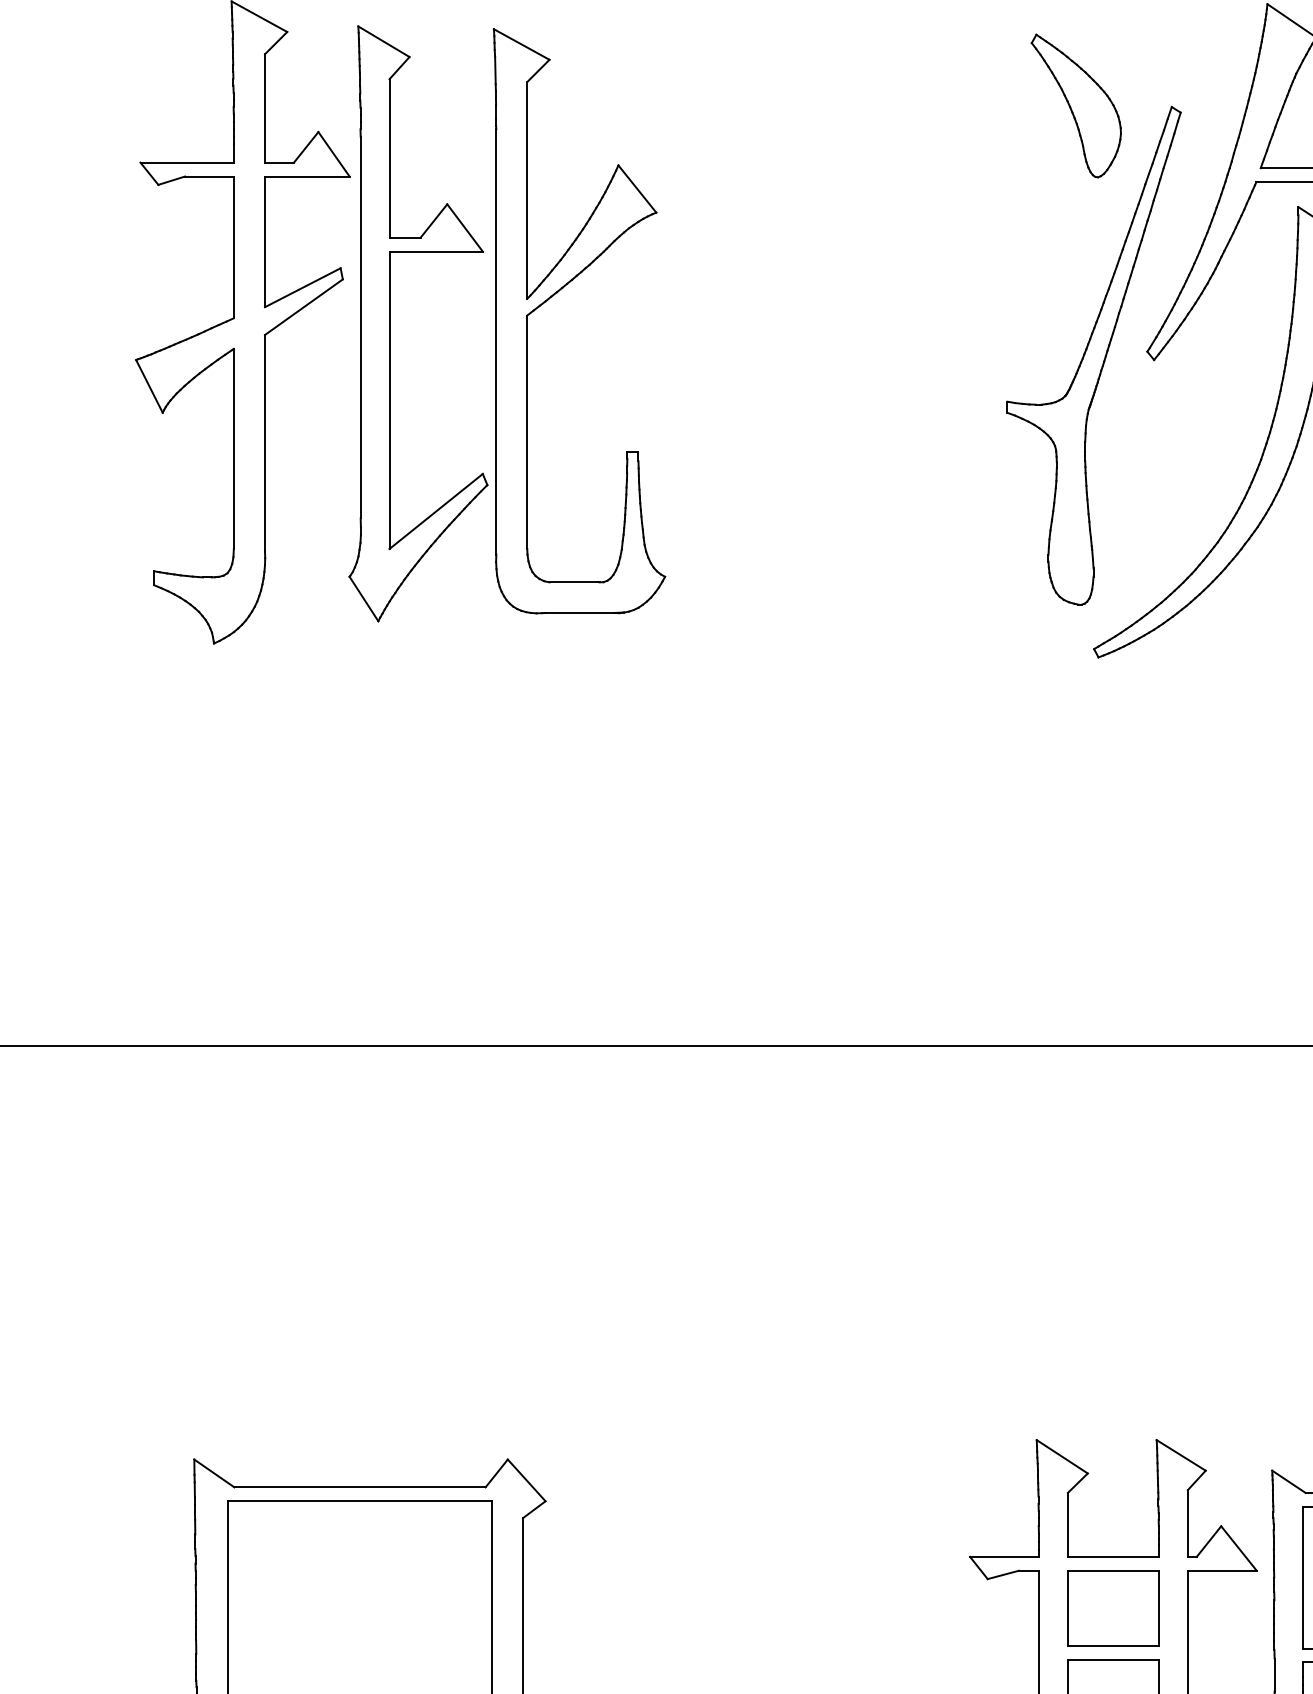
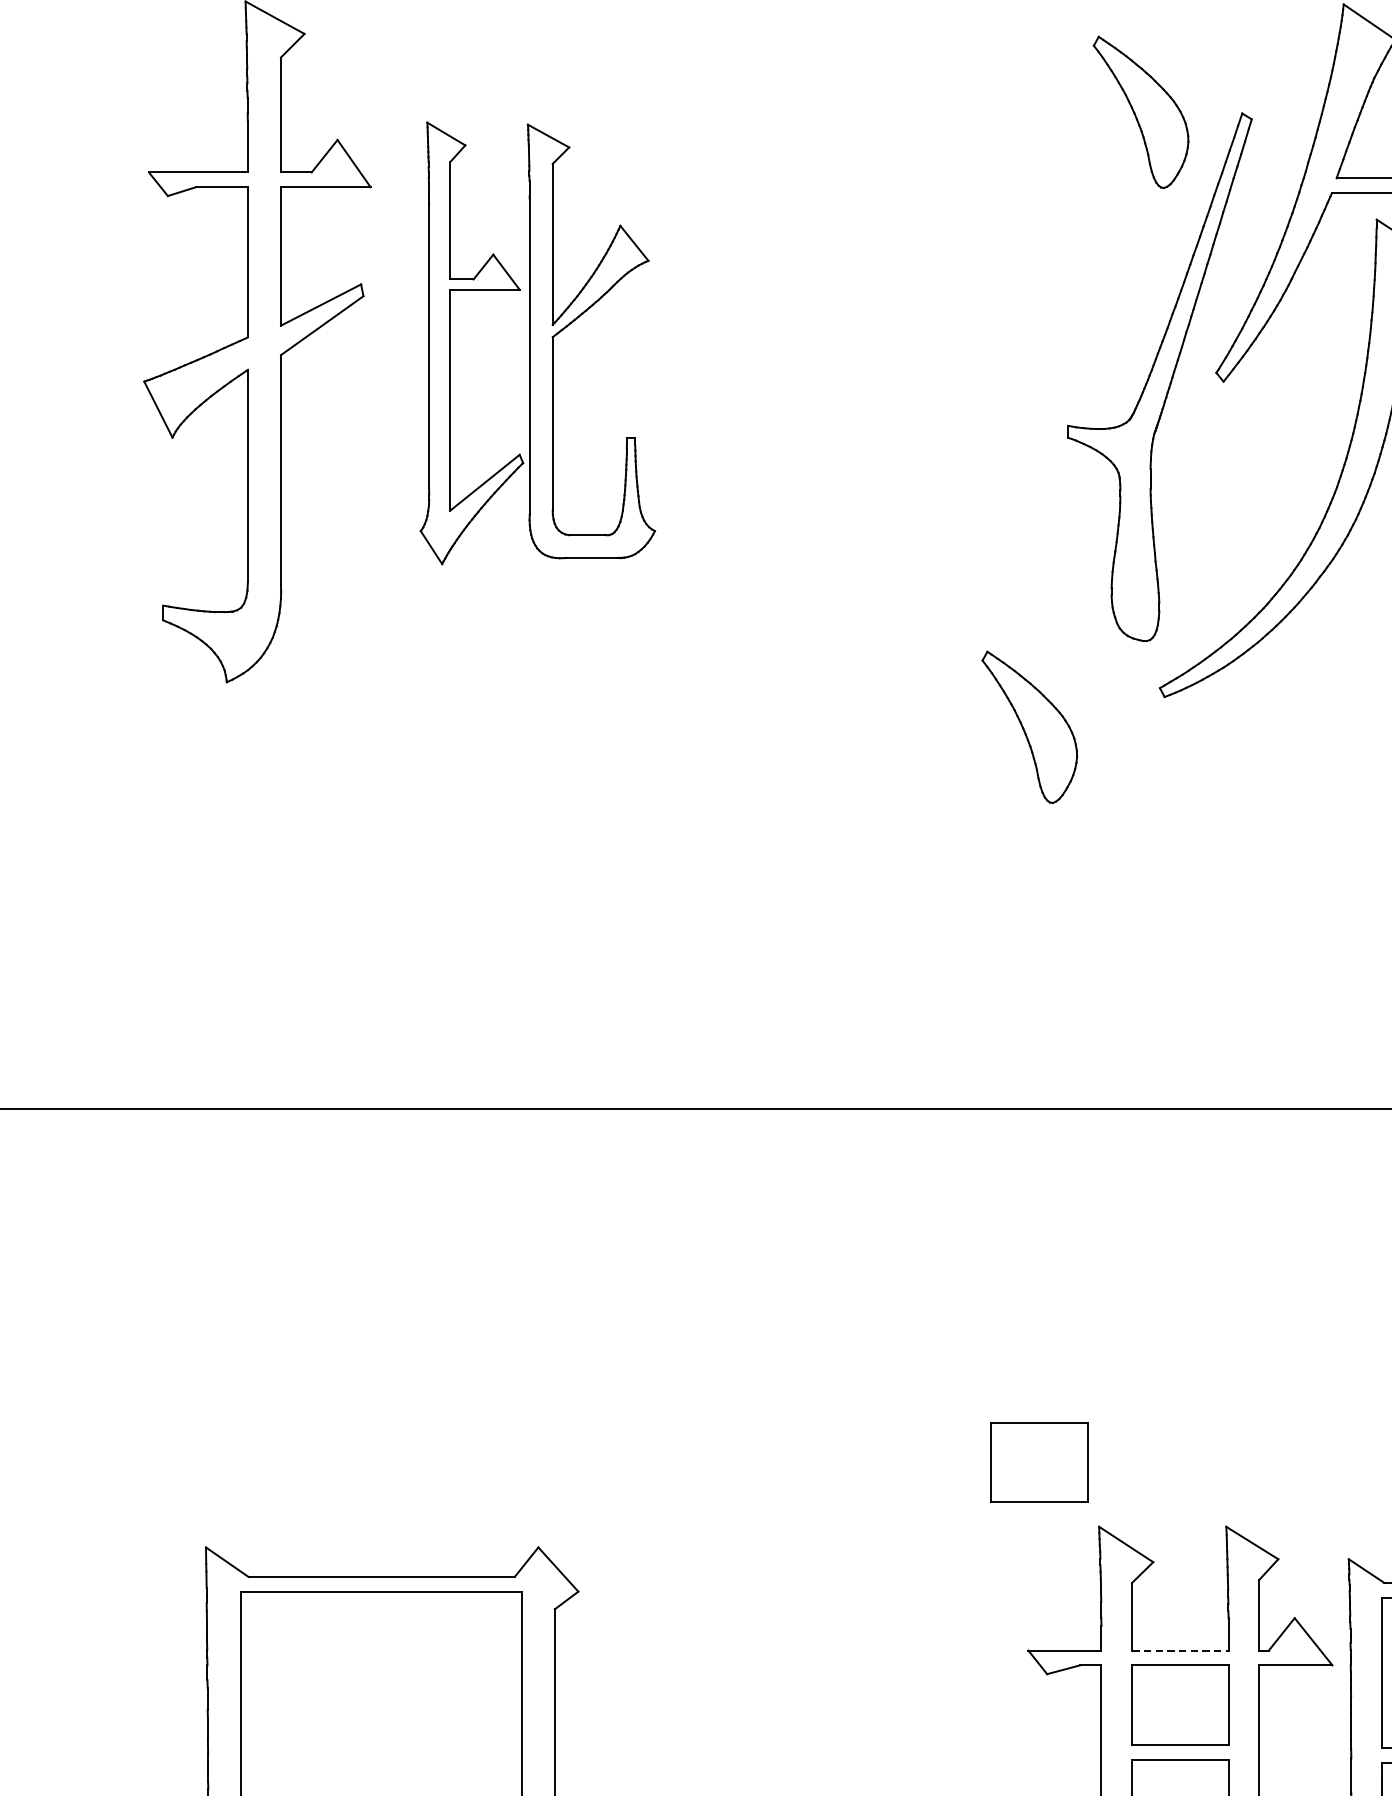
part: (507, 323) -> (538, 342), size x0.7
part: (970, 685) -> (1028, 726), added
part: (980, 1379) -> (1039, 1462), added
line: (1113, 1556) -> (1180, 1650), solid -> dashed

